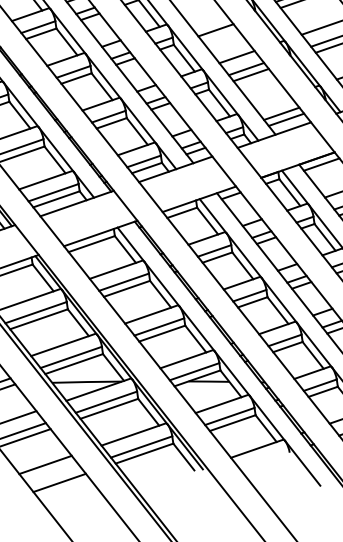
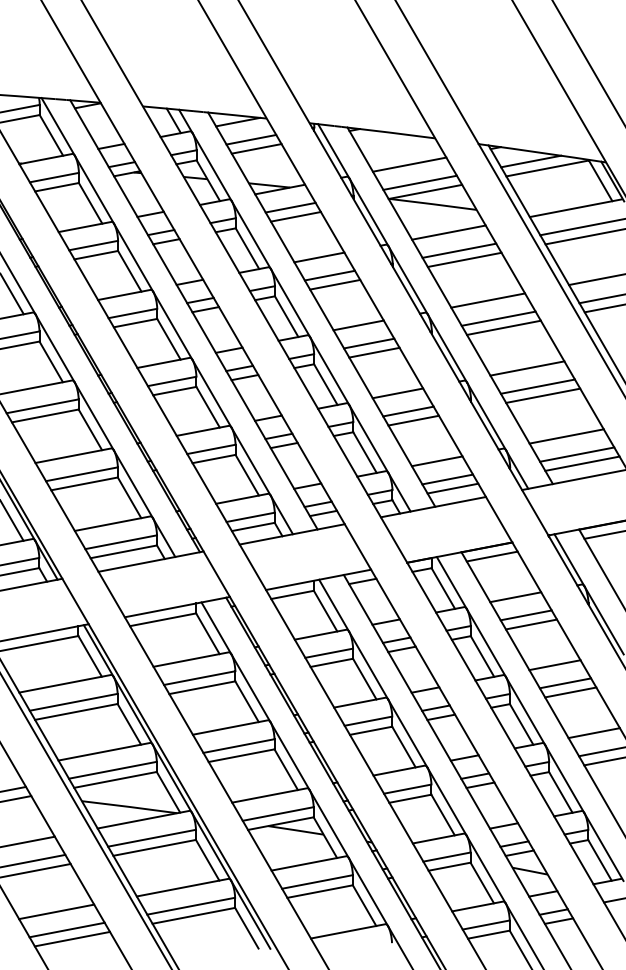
line: (201, 12) -> (358, 325), added
line: (211, 24) -> (369, 343), added
line: (271, 102) -> (436, 461), added
line: (54, 476) -> (66, 929), added

